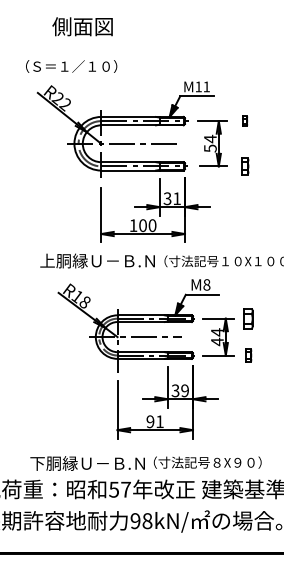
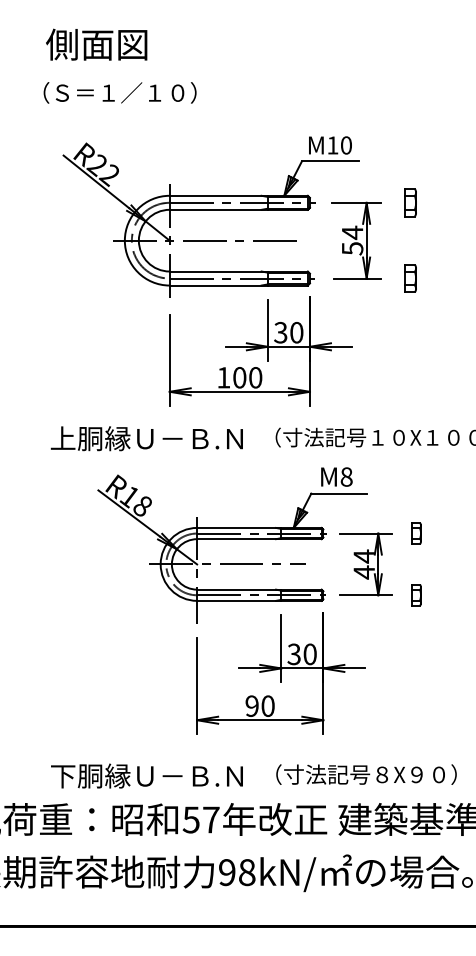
text: (82, 26) -> (96, 44), moved
text: (71, 66) -> (119, 92), moved
text: (206, 86) -> (346, 144), M11 -> M10
part: (245, 120) -> (411, 201), size x1.67
text: (176, 198) -> (295, 332), 31 -> 30
text: (97, 260) -> (146, 437), moved
part: (248, 318) -> (416, 533), size x0.62
text: (184, 390) -> (309, 653), 39 -> 30
text: (159, 421) -> (267, 705), 91 -> 90
text: (207, 462) -> (366, 774), moved

